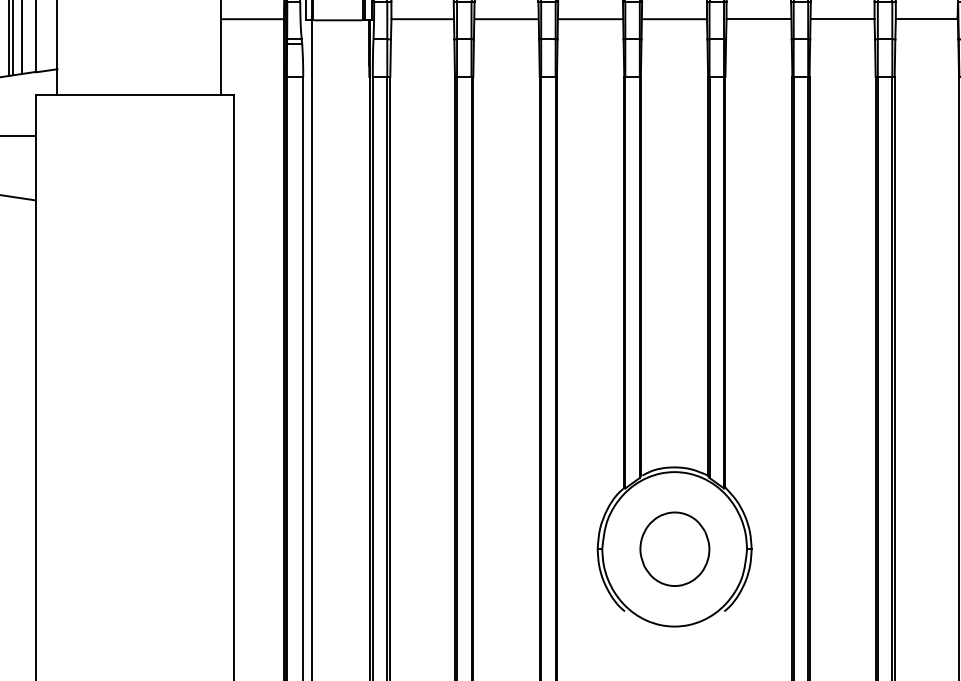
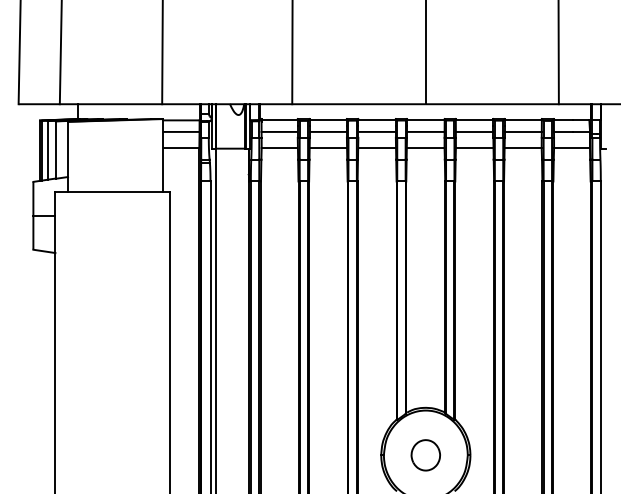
part: (674, 549) -> (425, 455), size x0.71

